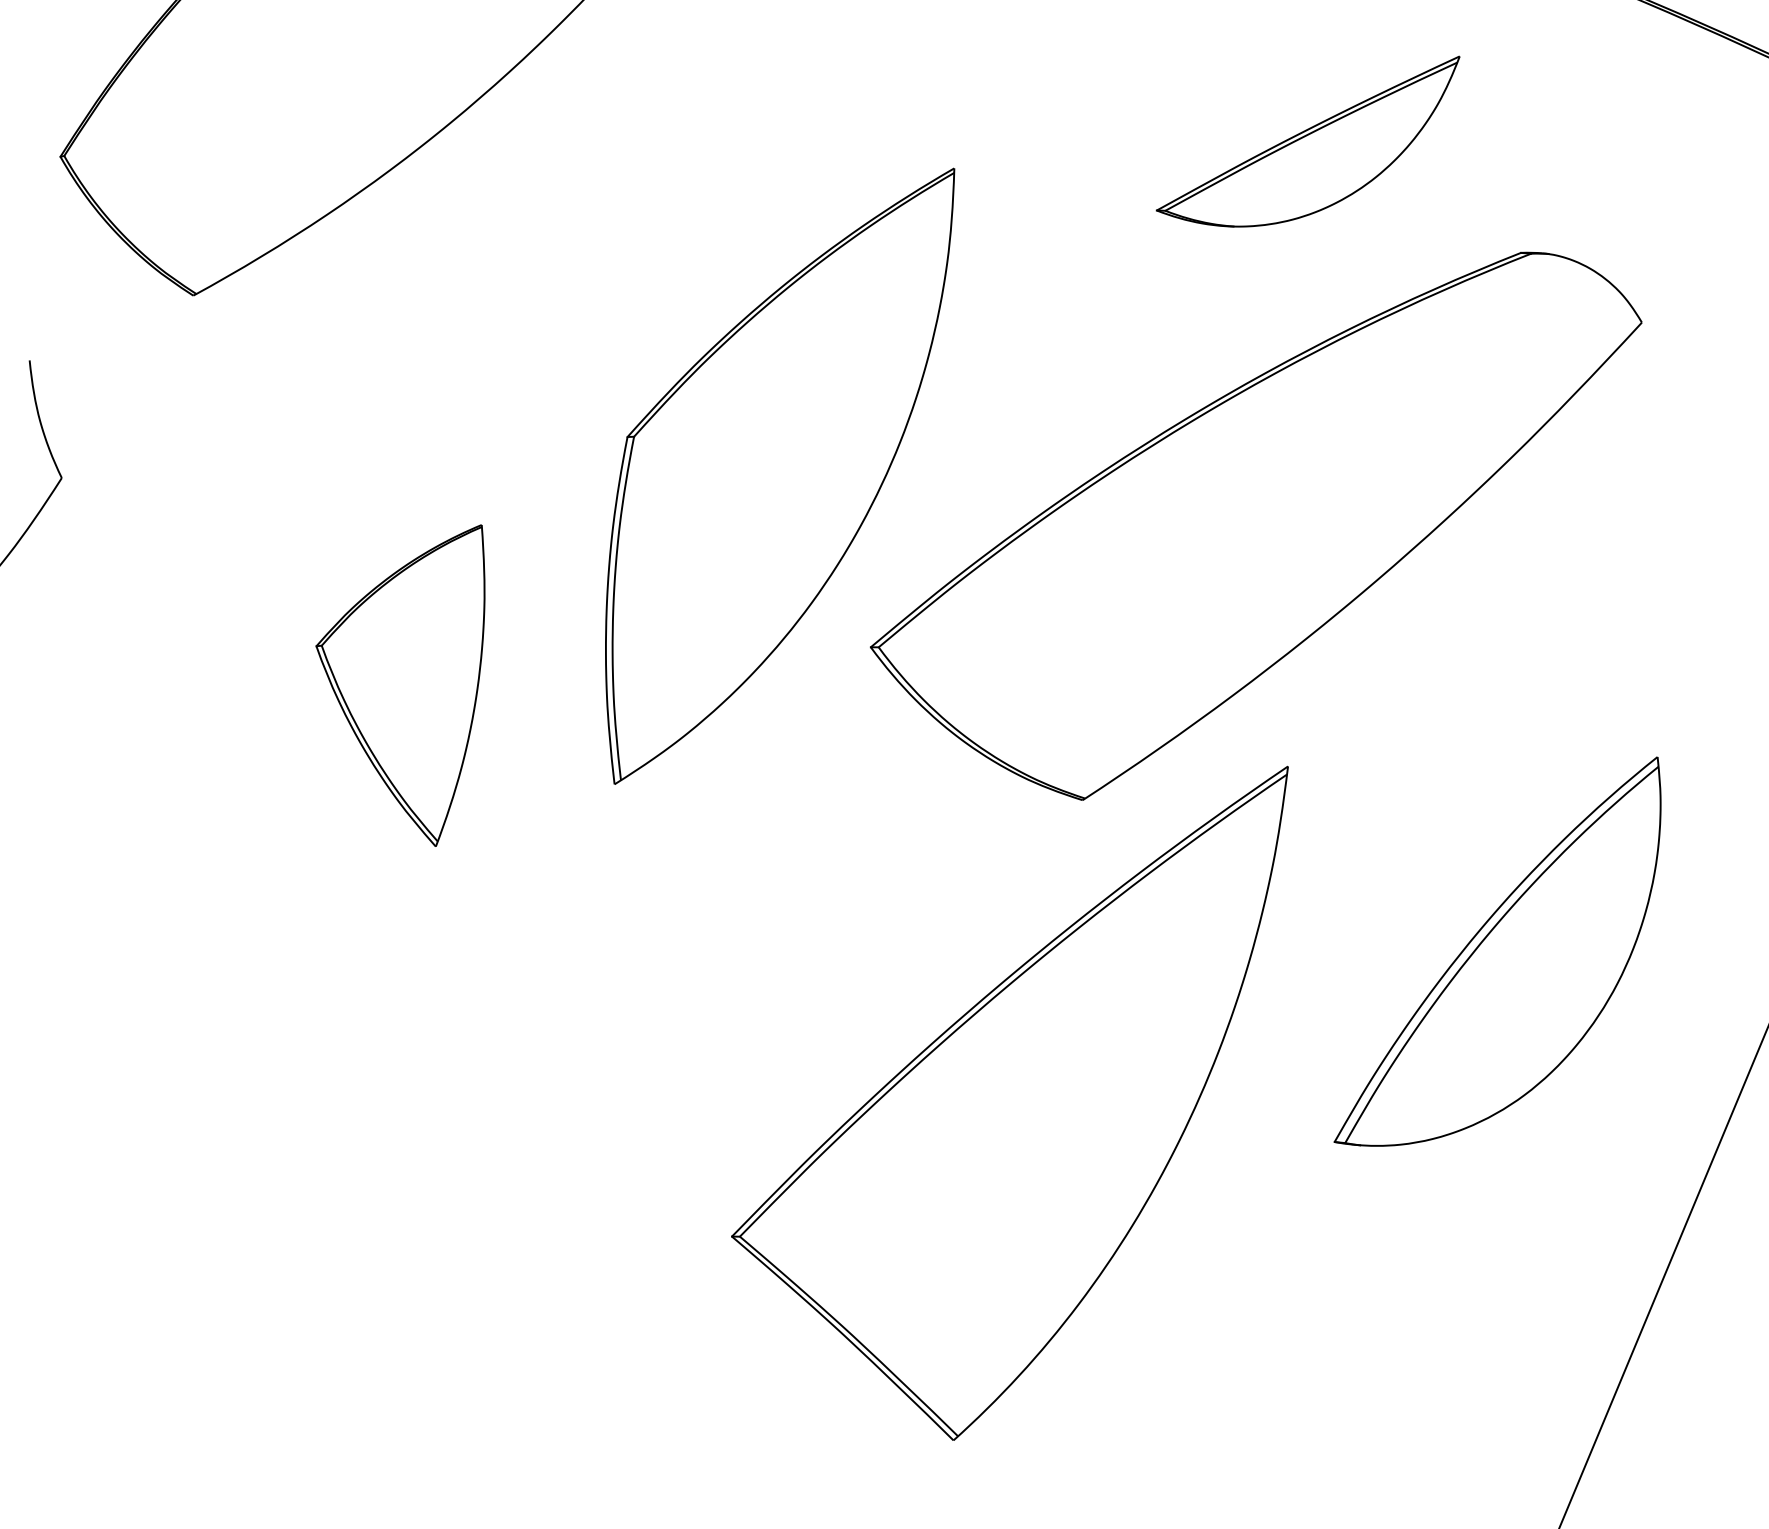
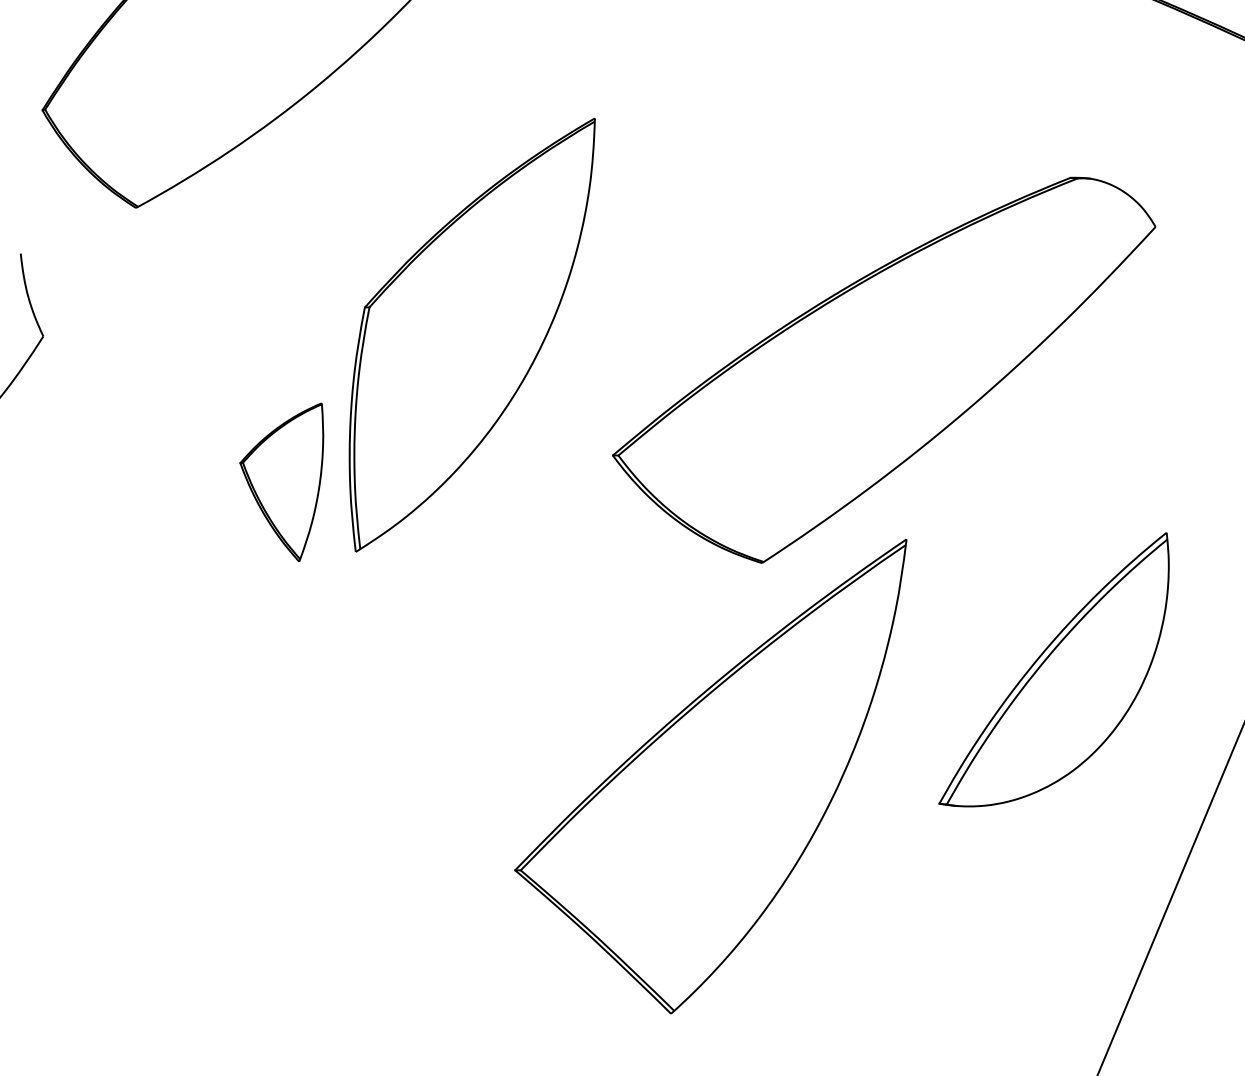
part: (1307, 141) -> (920, 99), removed
part: (780, 475) -> (472, 334), moved
part: (400, 685) -> (281, 482), size x0.7

